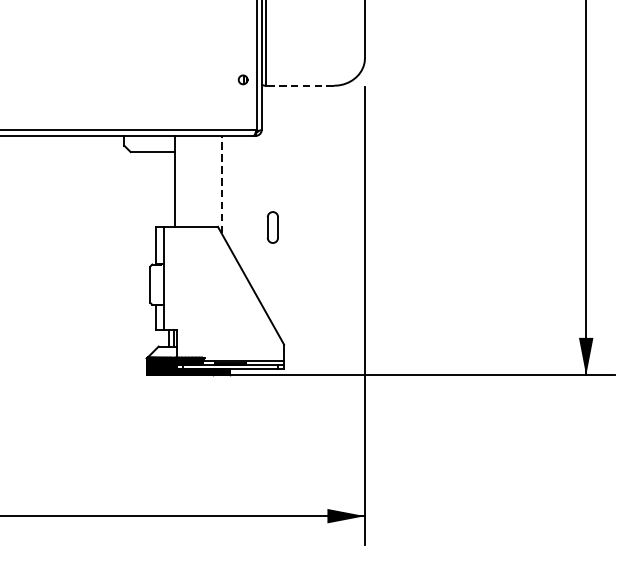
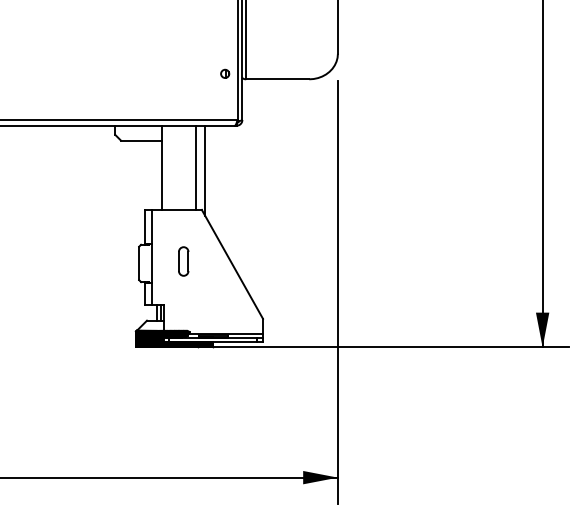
line: (299, 85) -> (277, 79), dashed -> solid
line: (211, 181) -> (195, 167), added
line: (221, 184) -> (205, 170), dashed -> solid
part: (272, 227) -> (183, 261), moved

